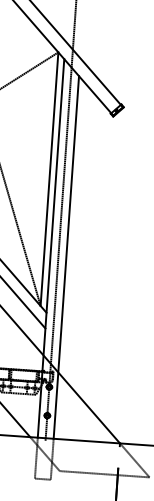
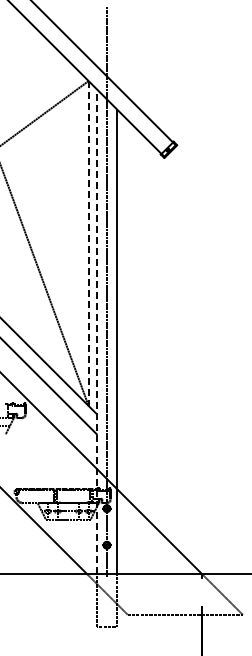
line: (49, 179) -> (88, 244), solid -> dashed
line: (50, 248) -> (96, 331), solid -> dashed

